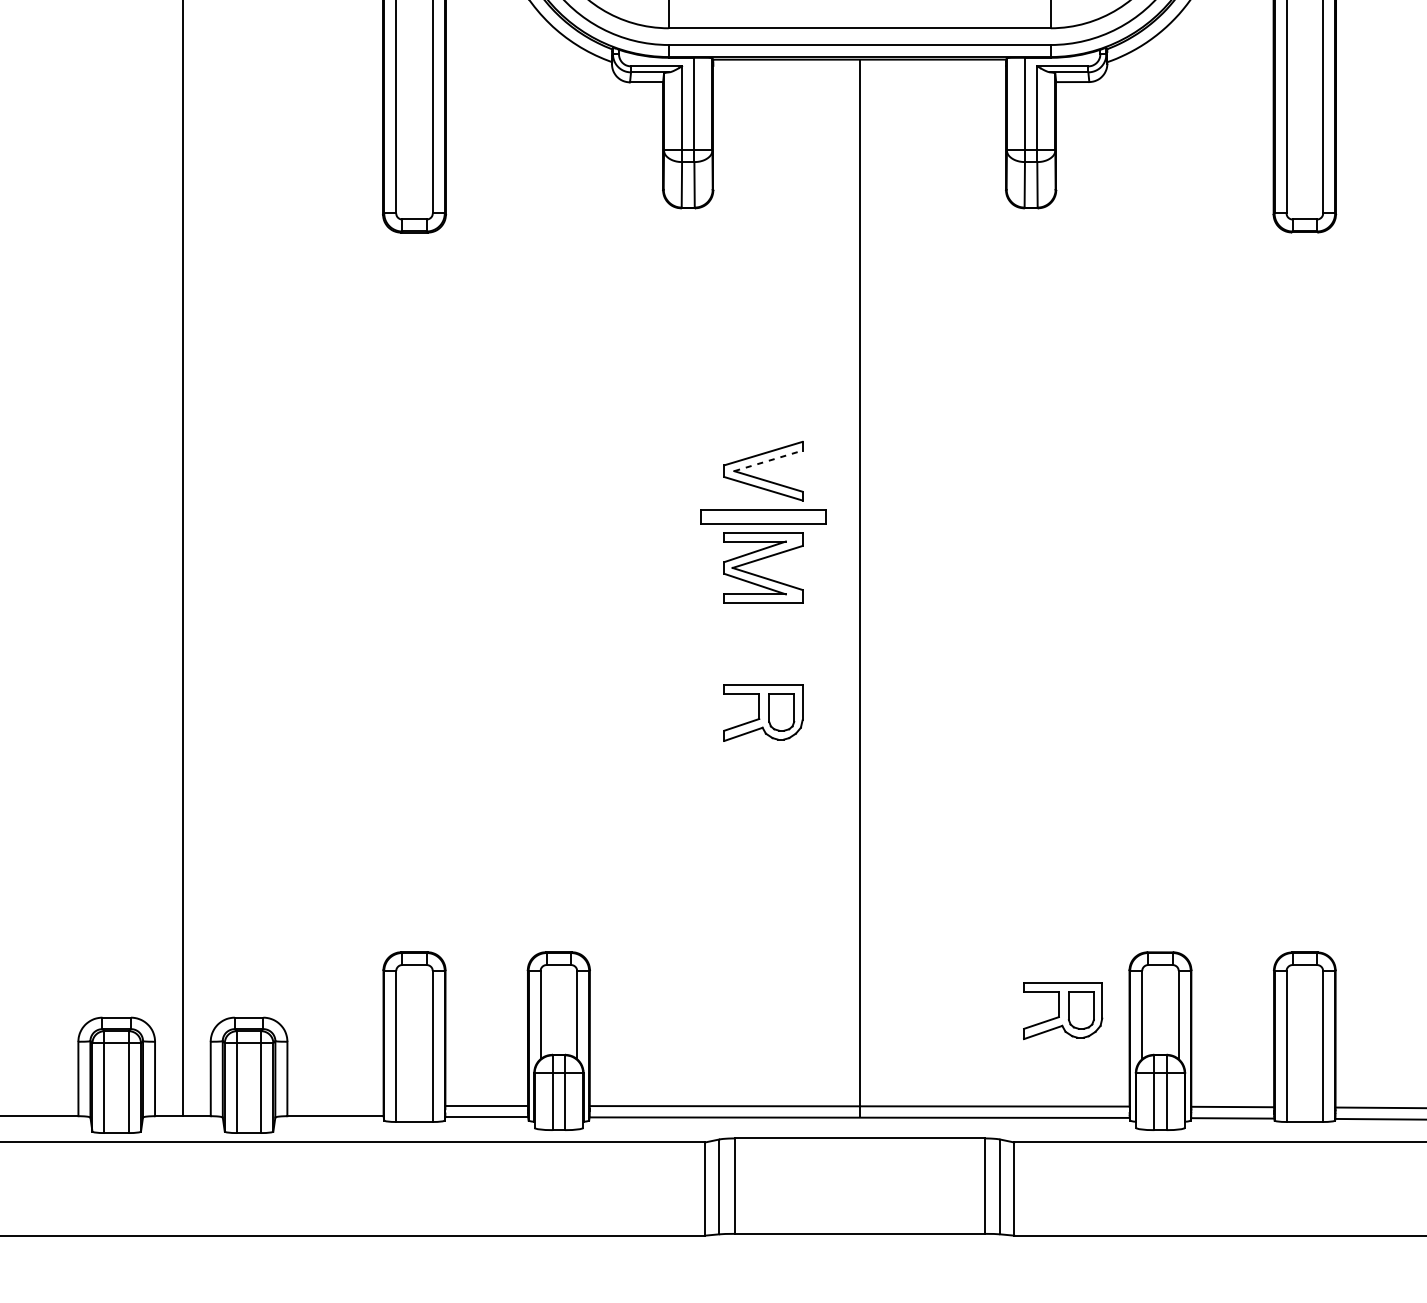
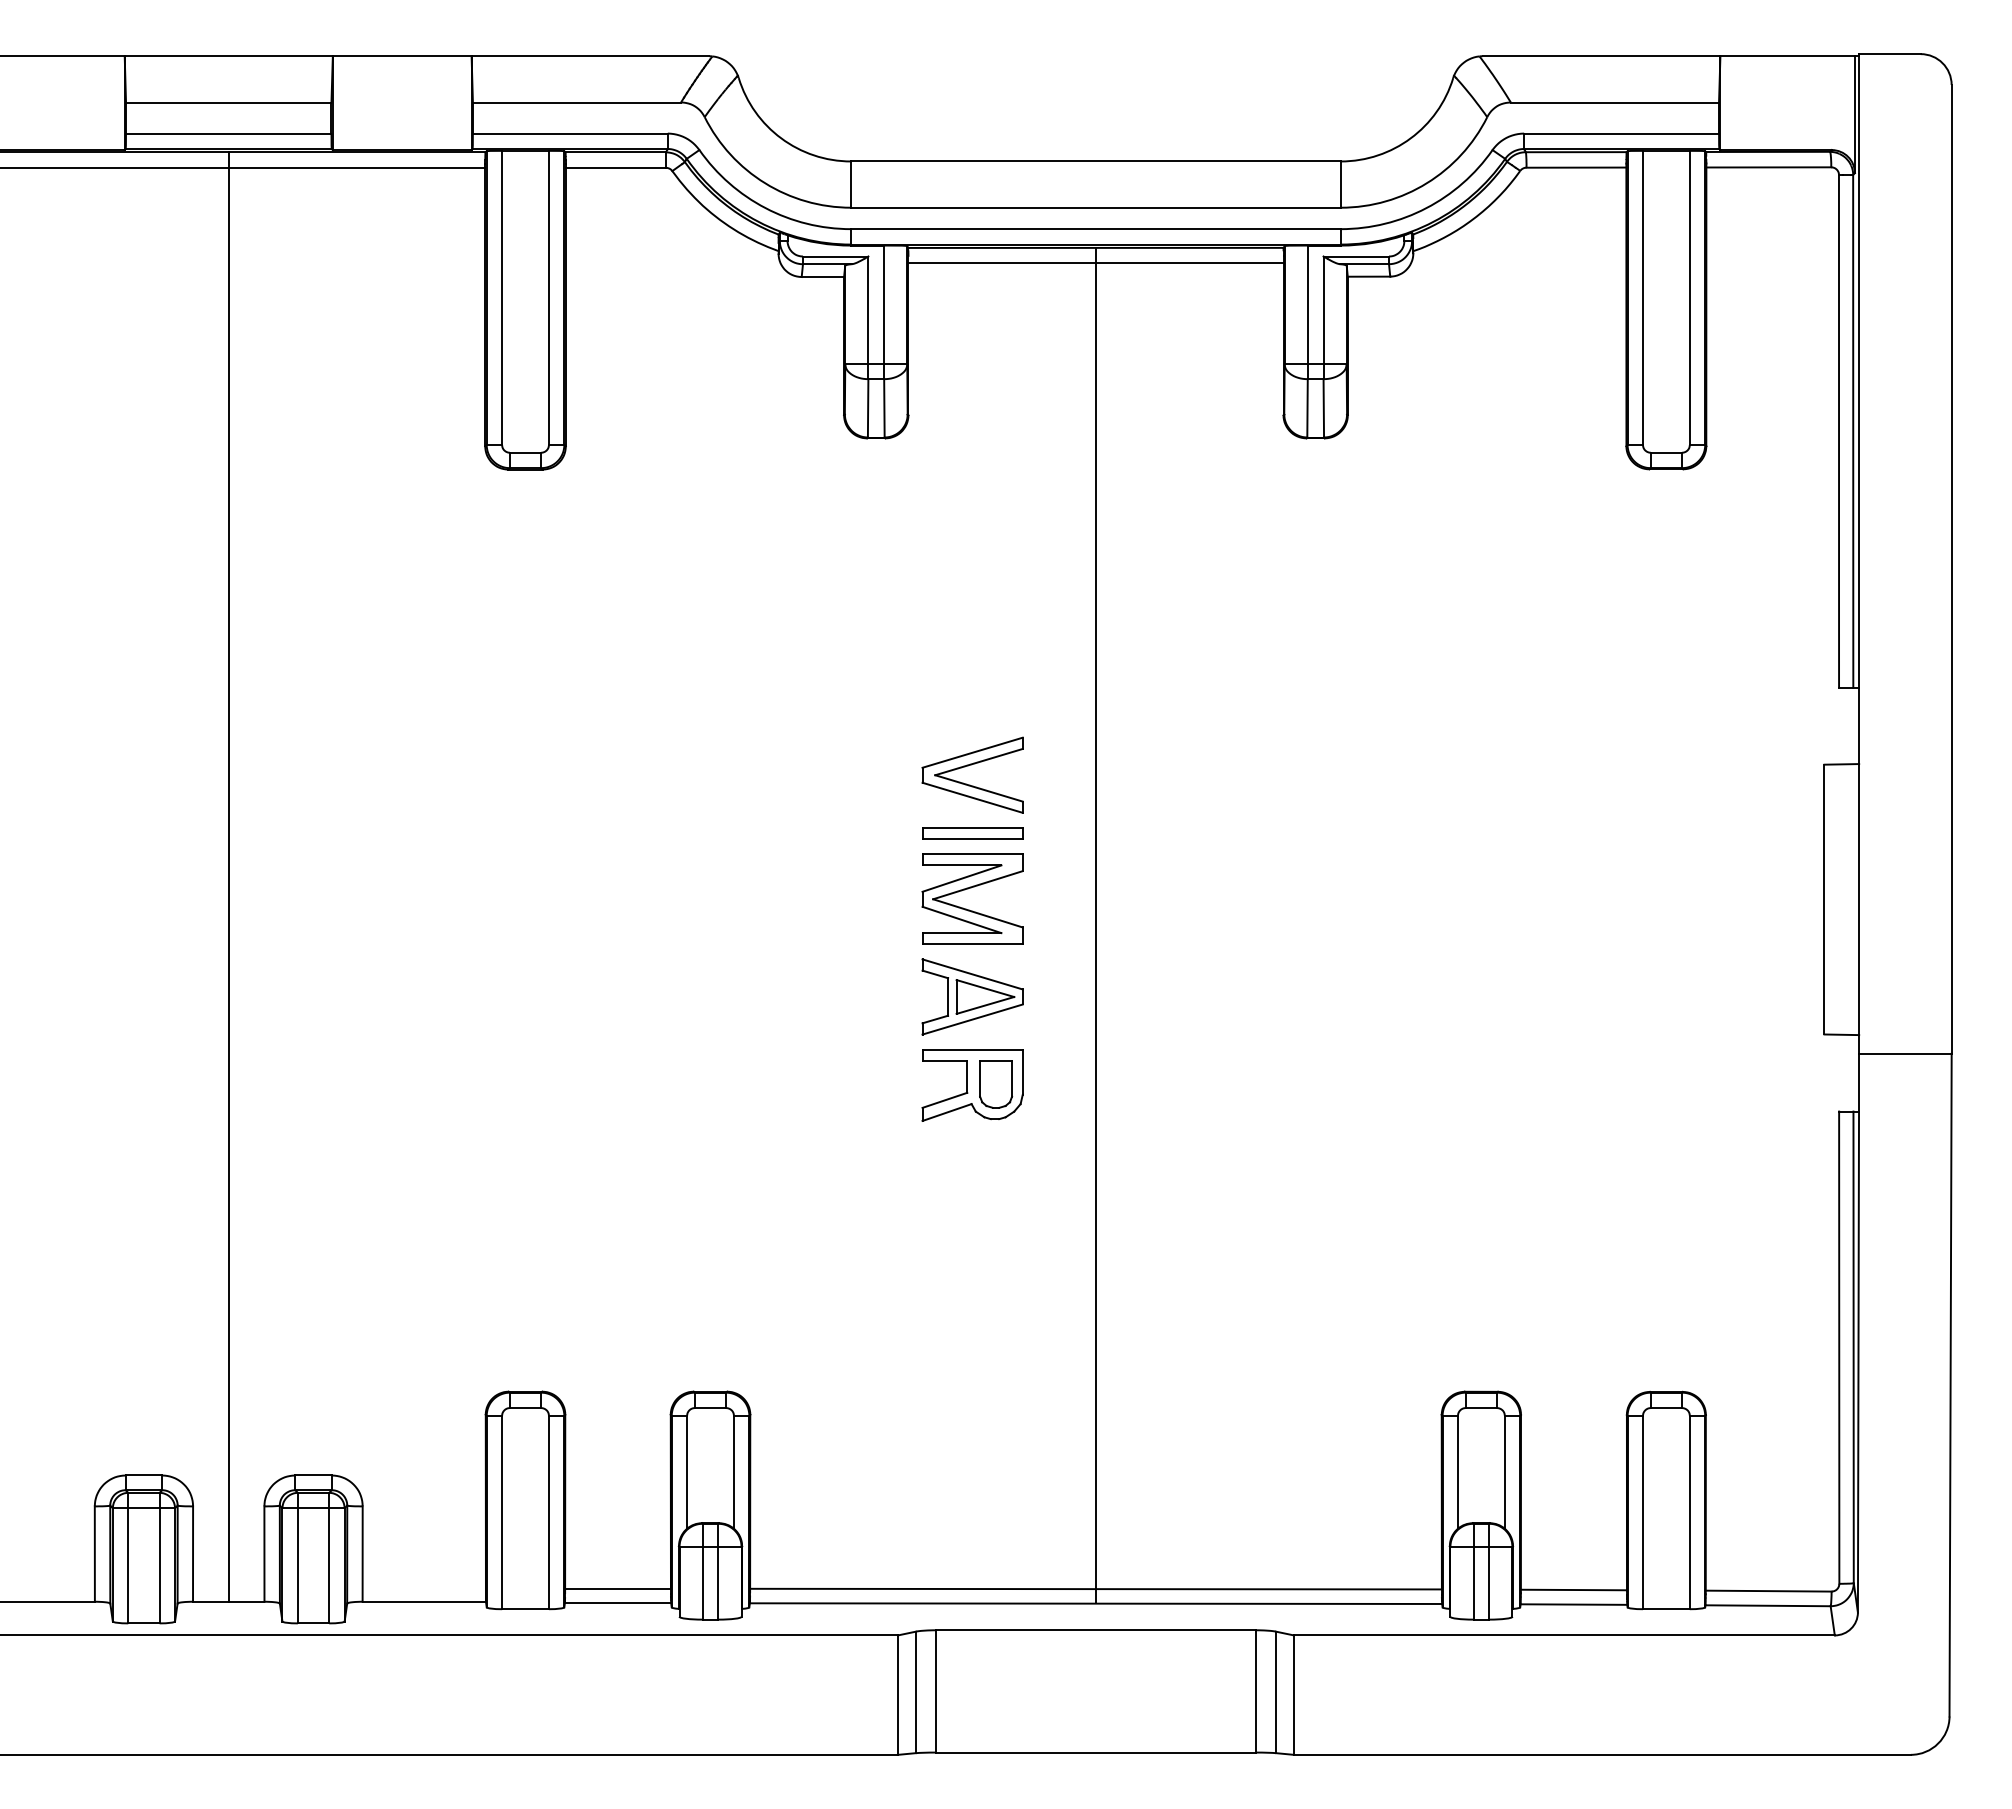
line: (859, 71) -> (1095, 263), added
line: (768, 461) -> (979, 762), dashed -> solid
part: (763, 516) -> (972, 833), size x0.62
part: (763, 643) -> (972, 996), added
part: (1063, 1011) -> (1356, 1467), removed

